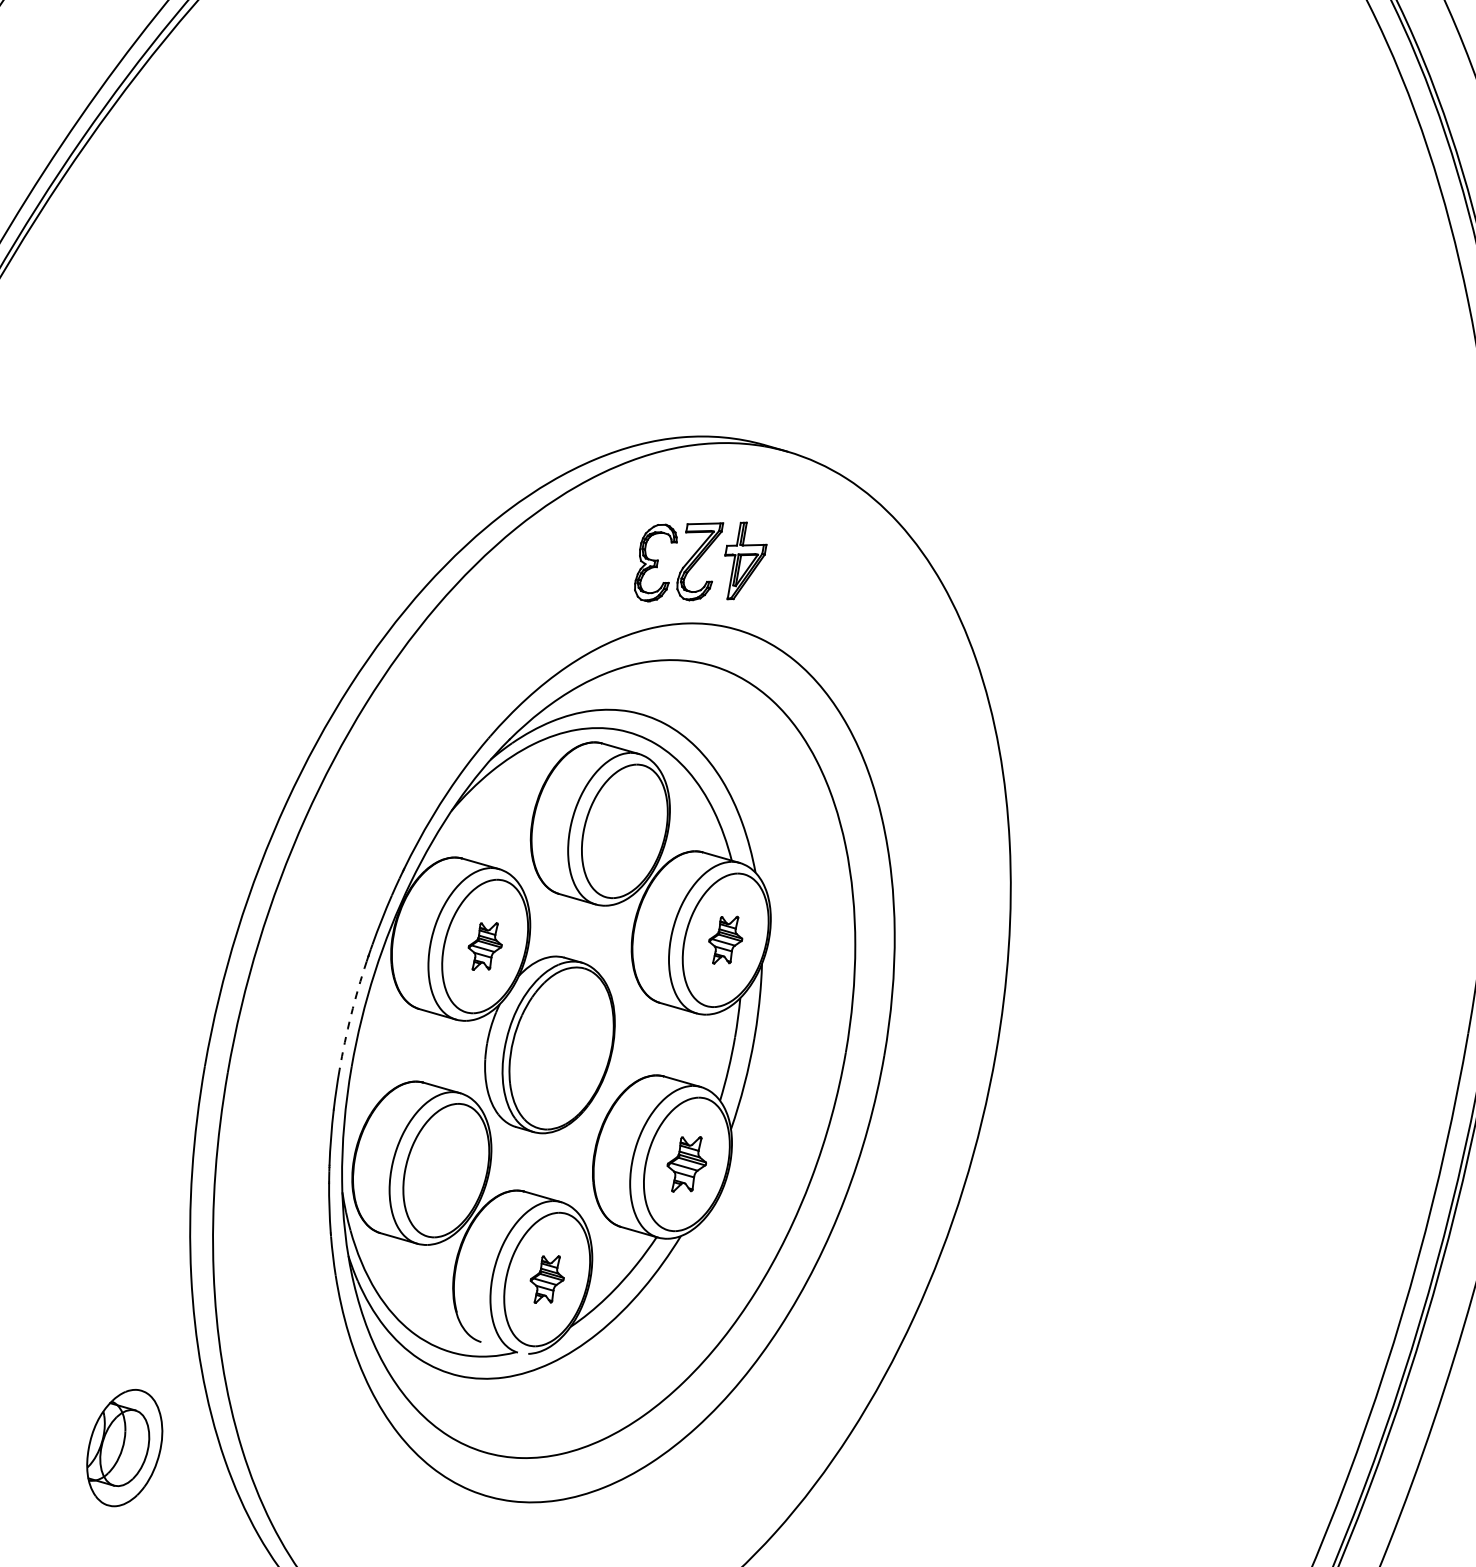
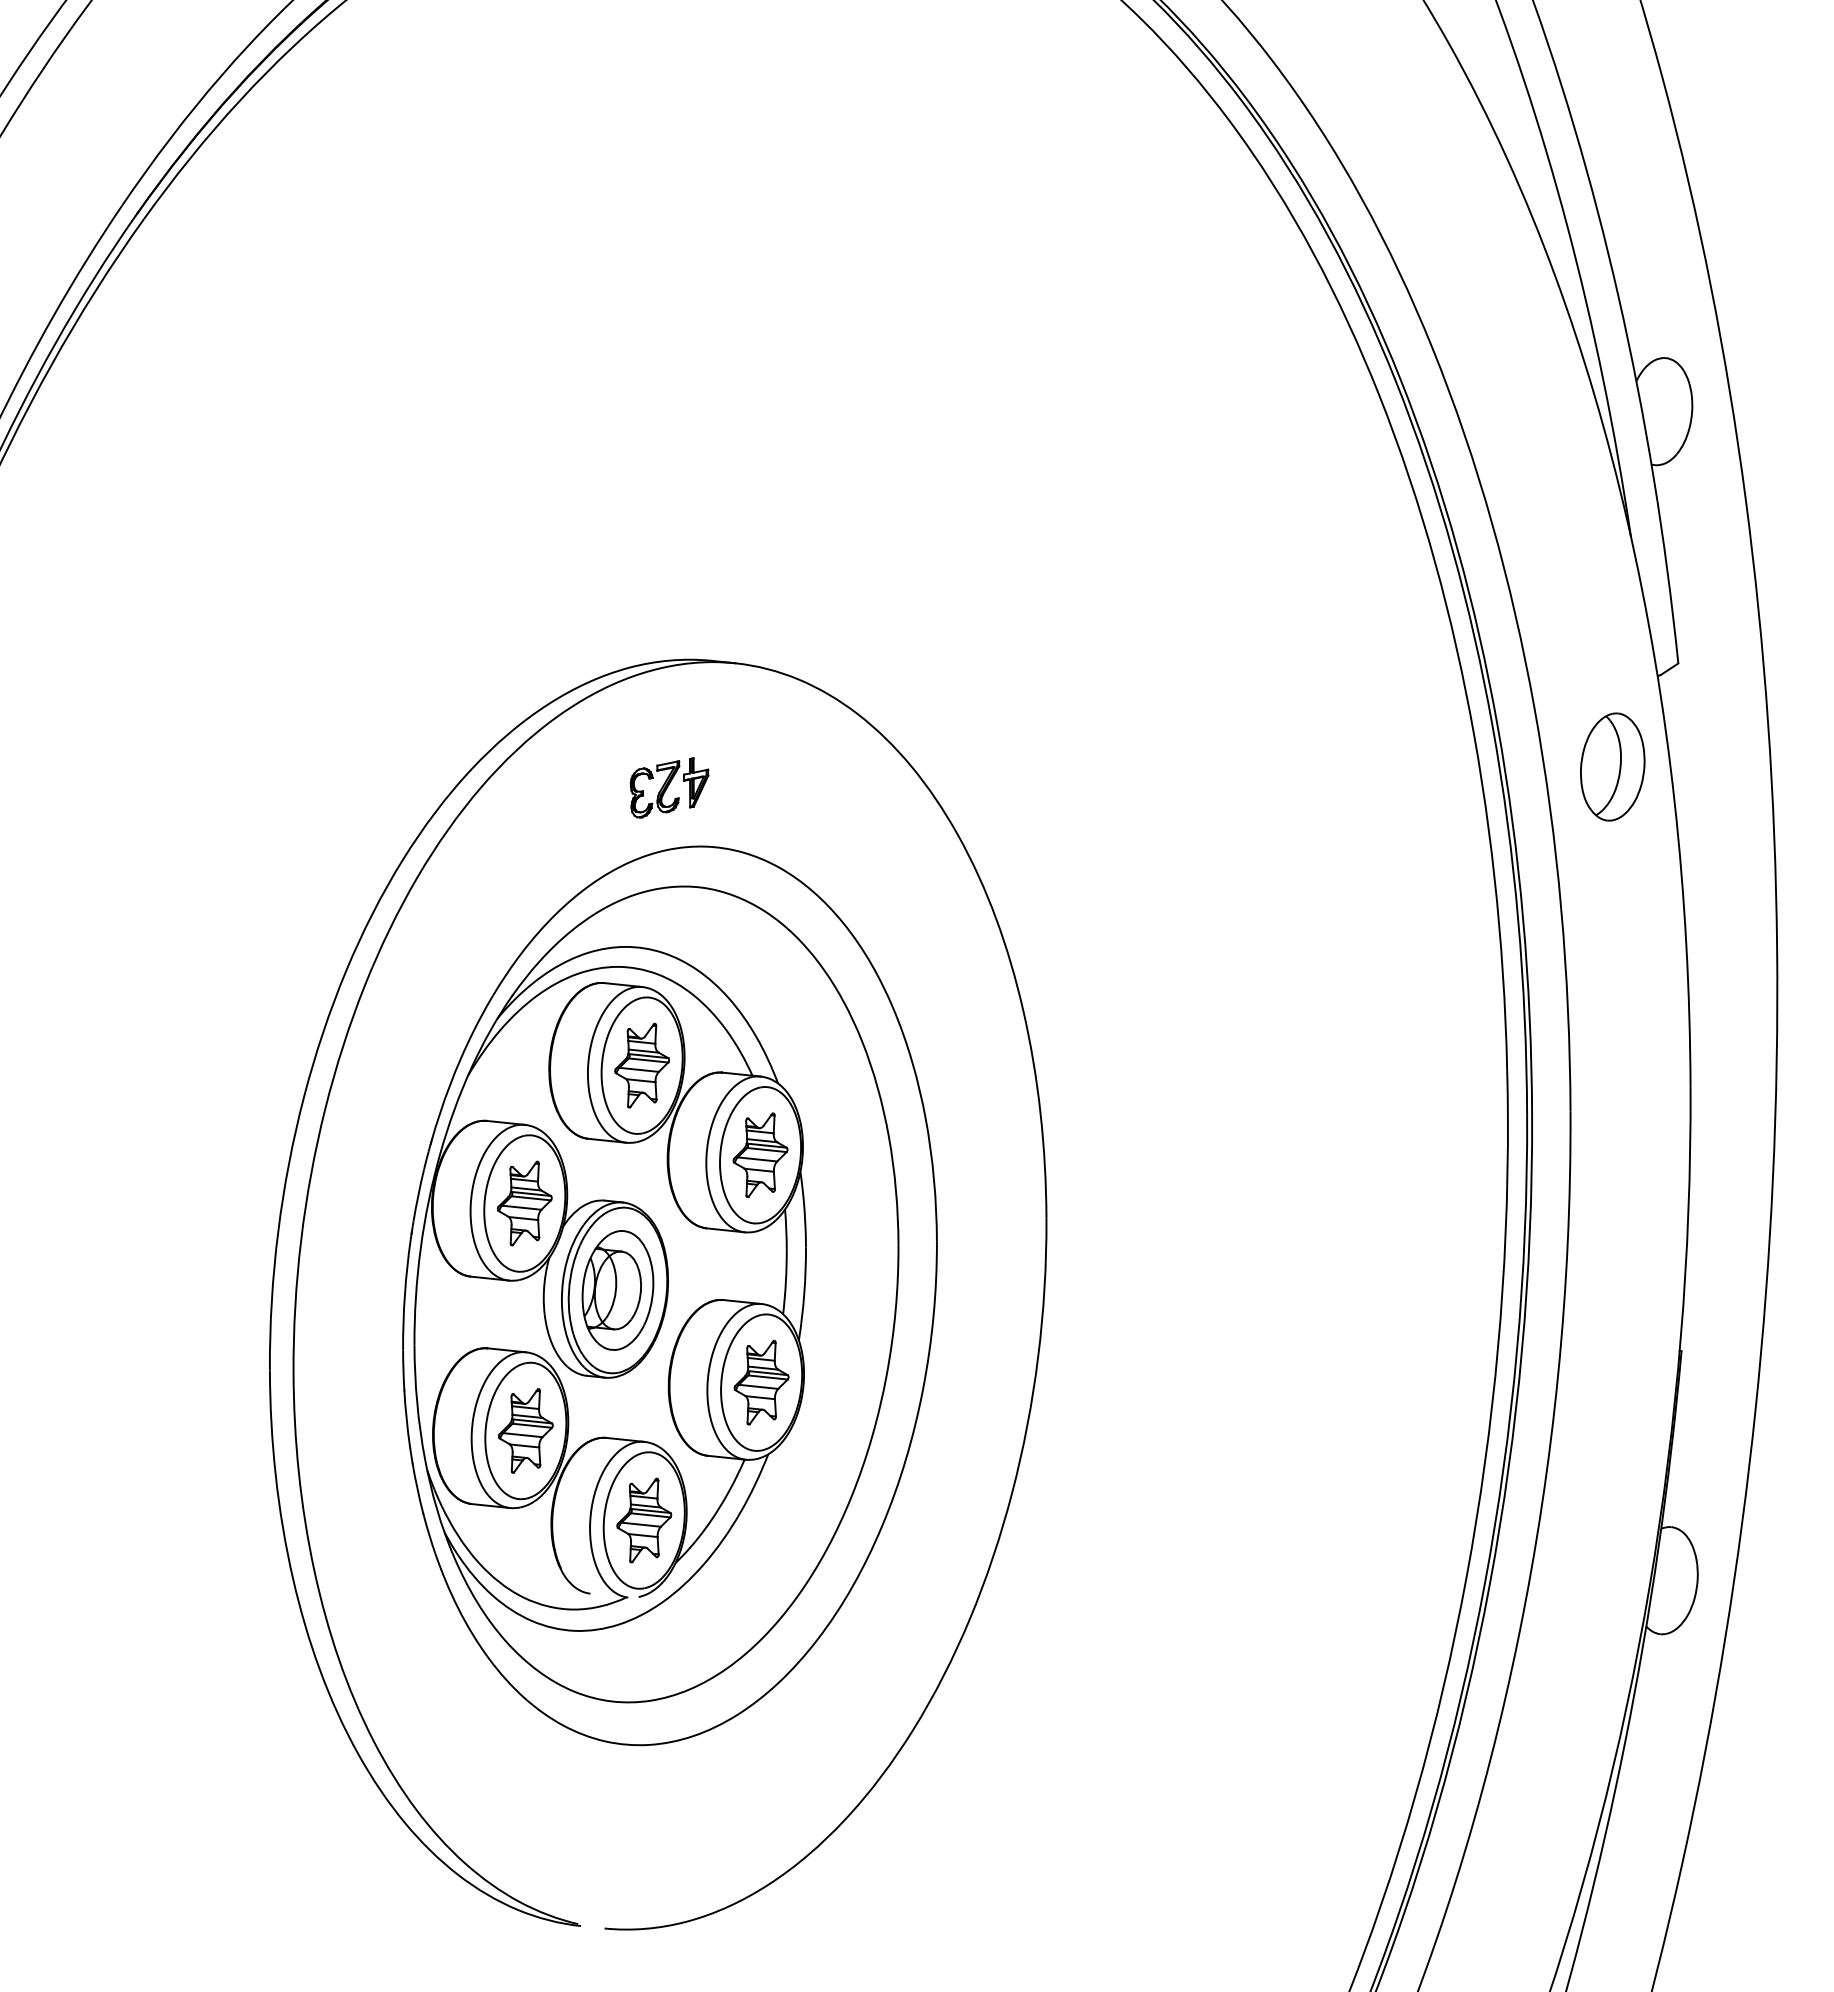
part: (700, 562) -> (669, 787), size x0.62
part: (624, 831) -> (641, 1065), added
part: (725, 939) -> (760, 1154), size x1.67
part: (484, 946) -> (524, 1203), size x1.67
arc: (350, 1014) -> (404, 1294), dashed -> solid
part: (686, 1164) -> (761, 1382), size x1.43
part: (446, 1170) -> (525, 1430), added
part: (547, 1279) -> (644, 1520), size x1.67
part: (124, 1447) -> (617, 1290), moved

